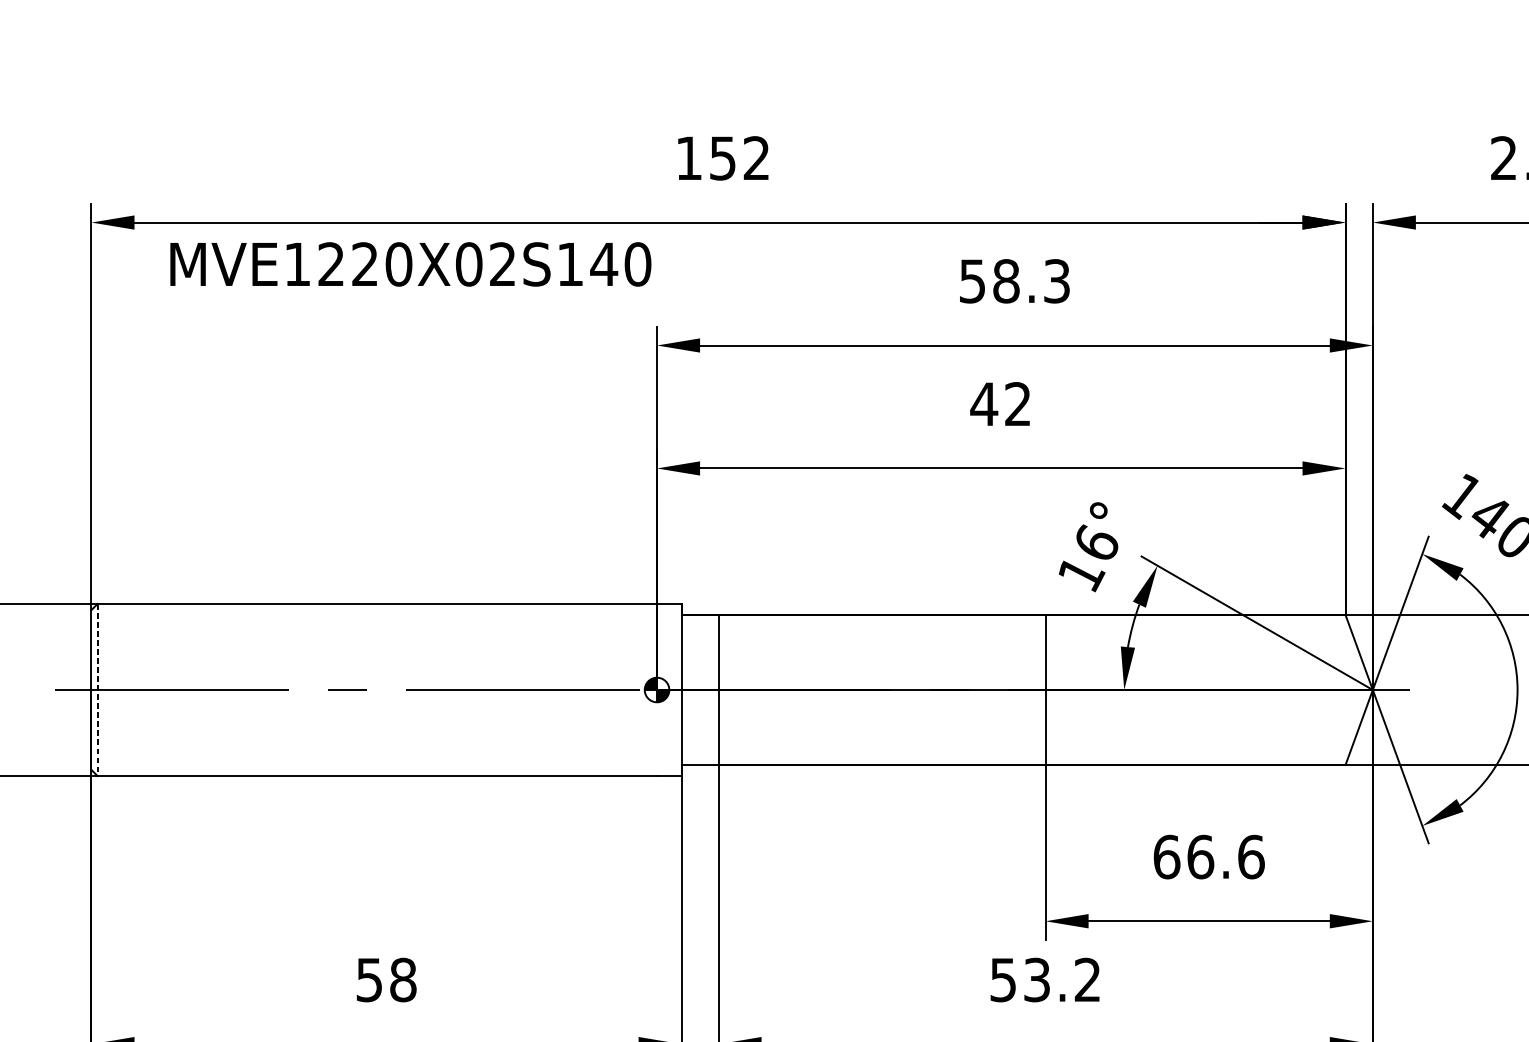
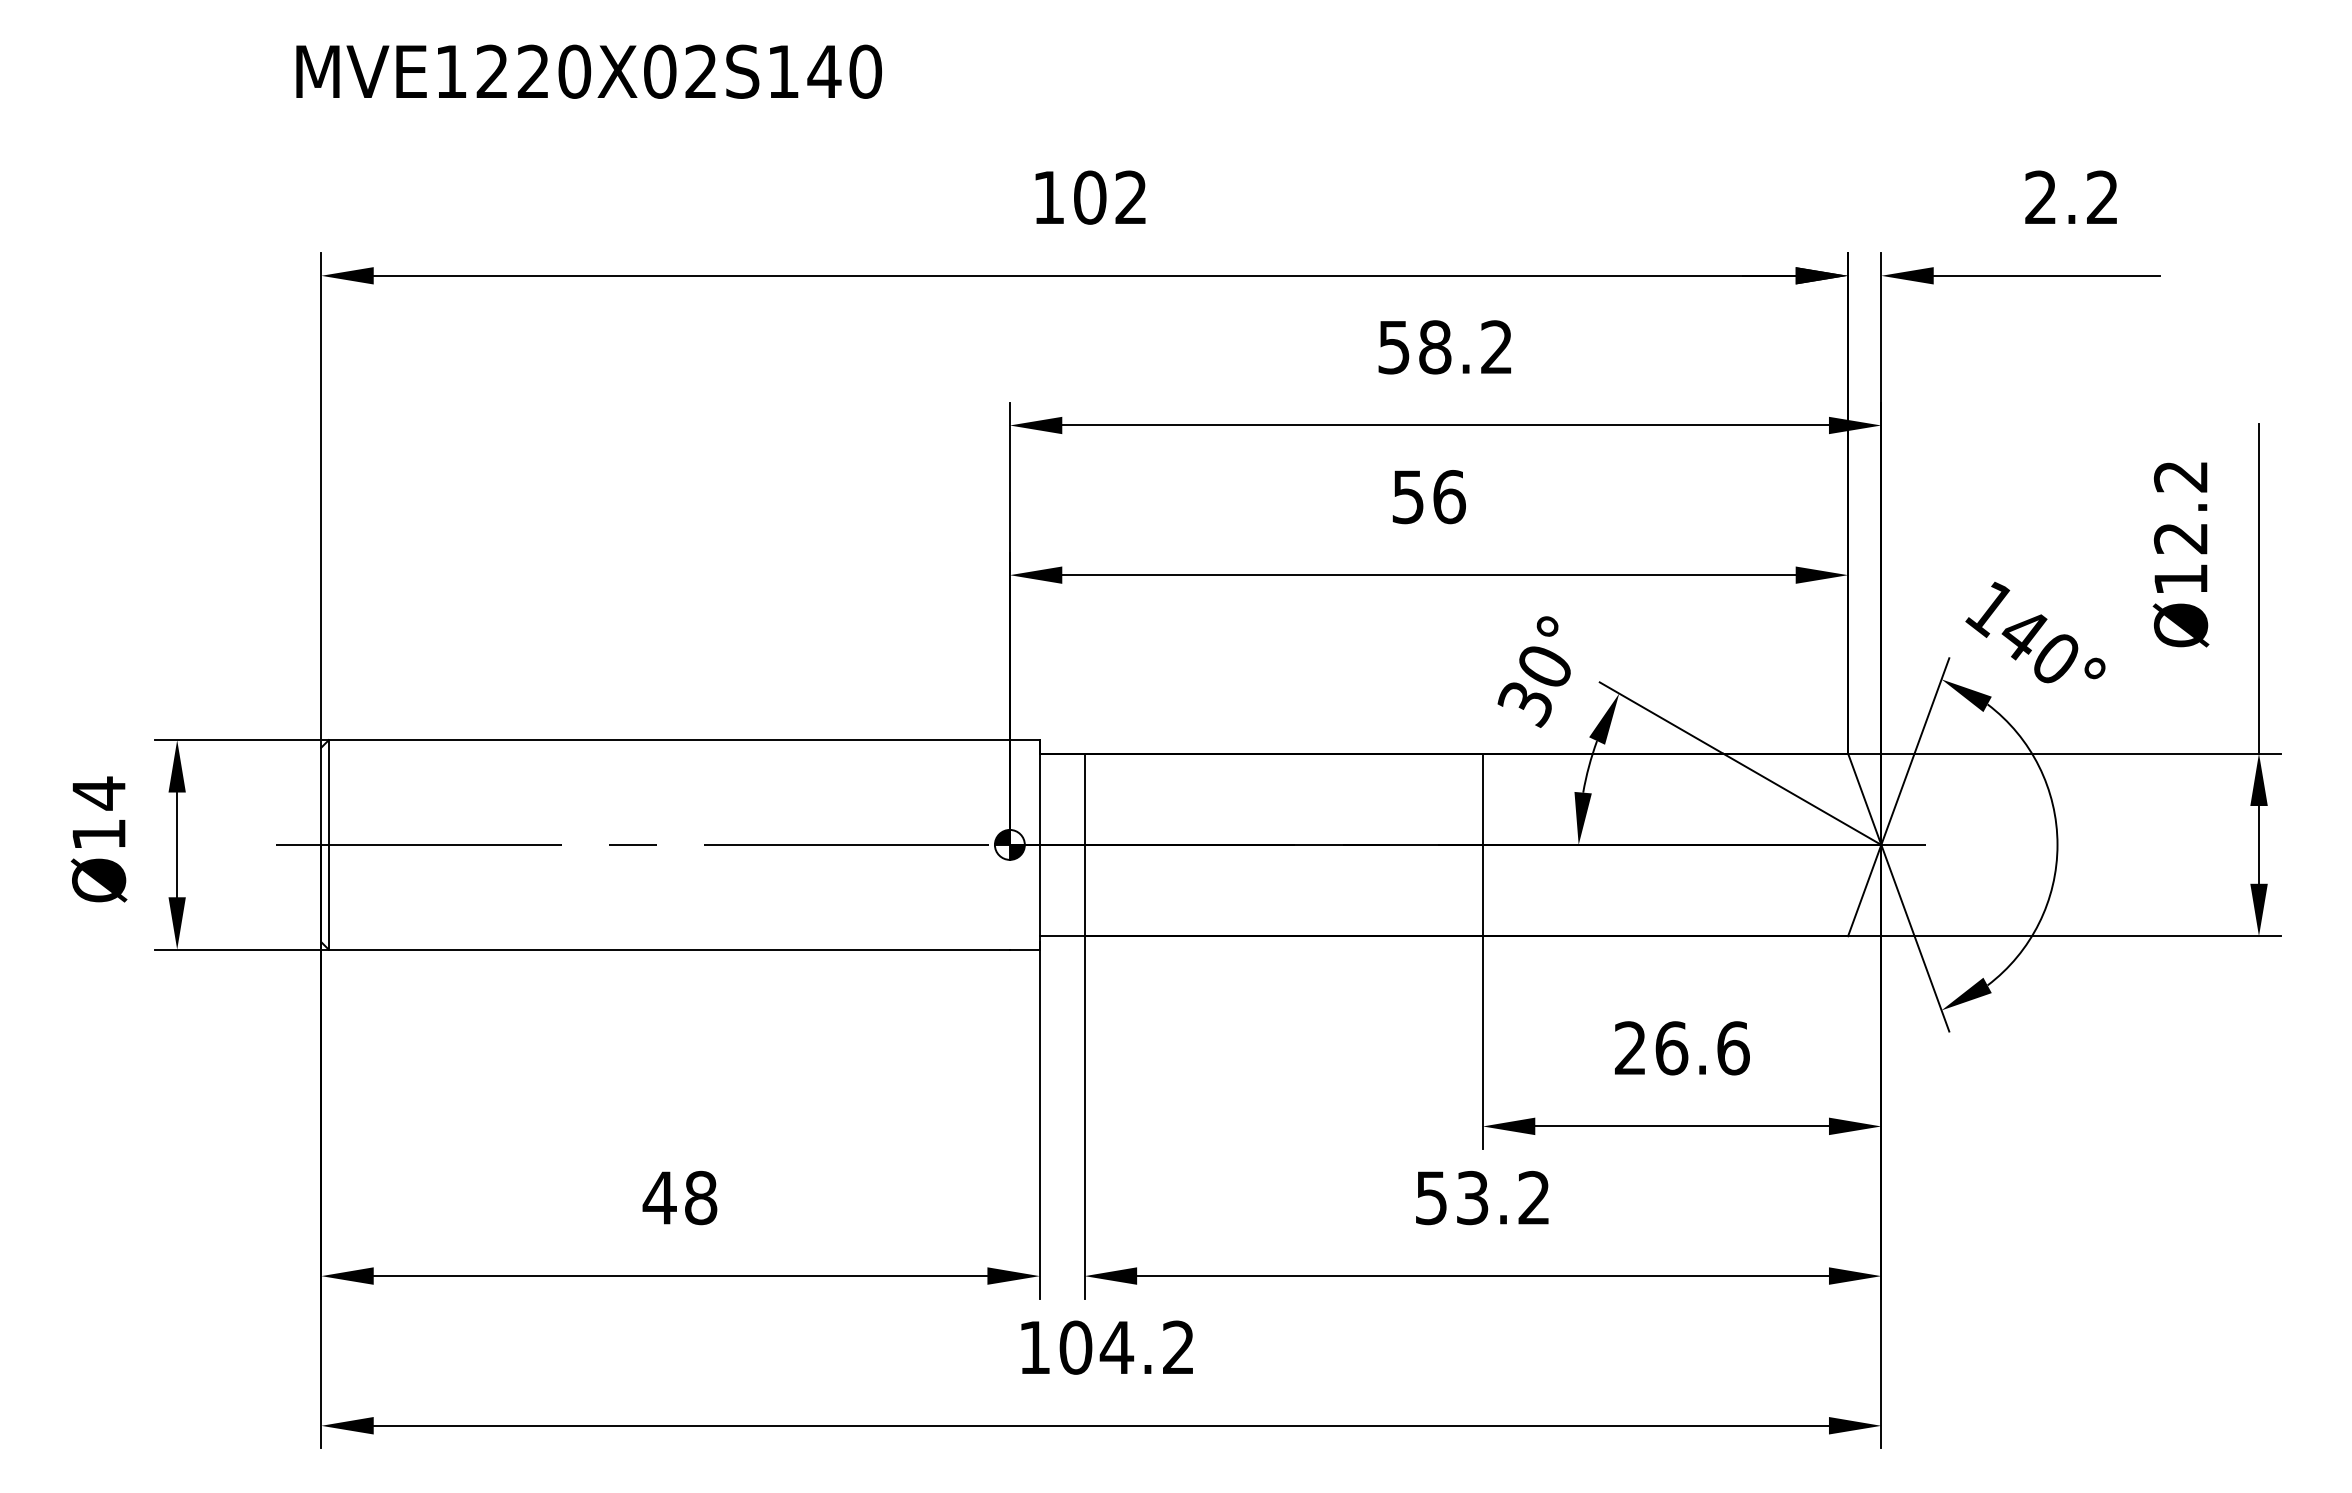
text: (723, 158) -> (1090, 197), 152 -> 102
text: (410, 264) -> (588, 71), moved
text: (1056, 281) -> (1496, 347), 58.3 -> 58.2
text: (1000, 404) -> (1428, 497), 42 -> 56
text: (1087, 559) -> (1534, 685), 16° -> 30°
line: (97, 689) -> (328, 844), dashed -> solid
text: (1166, 857) -> (1630, 1048), 66.6 -> 26.6
text: (369, 980) -> (659, 1198), 58 -> 48

